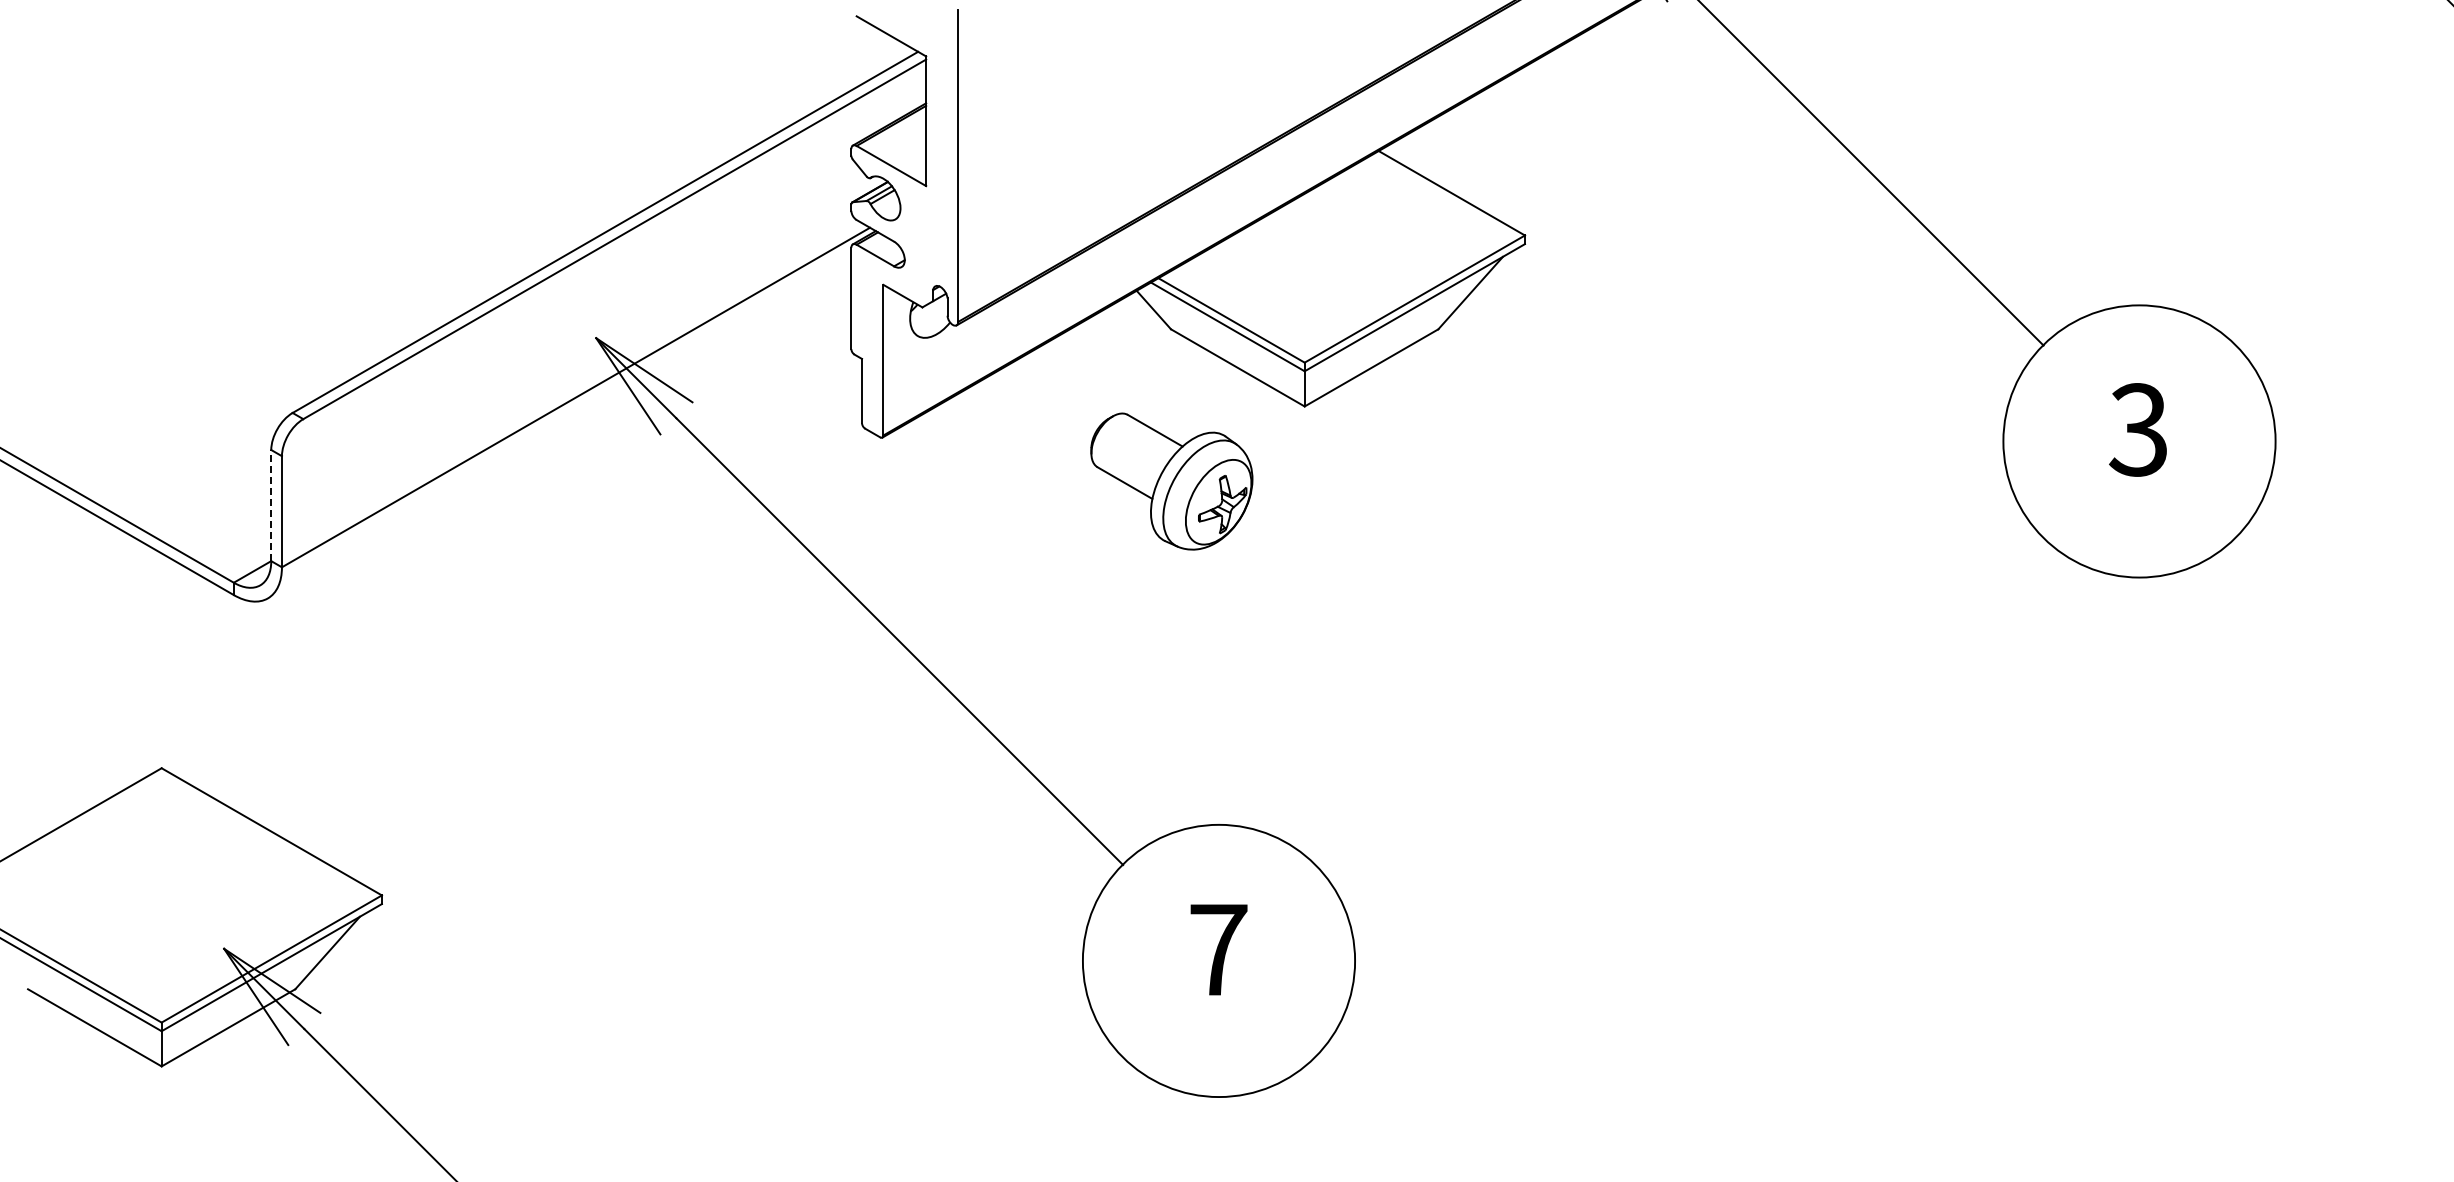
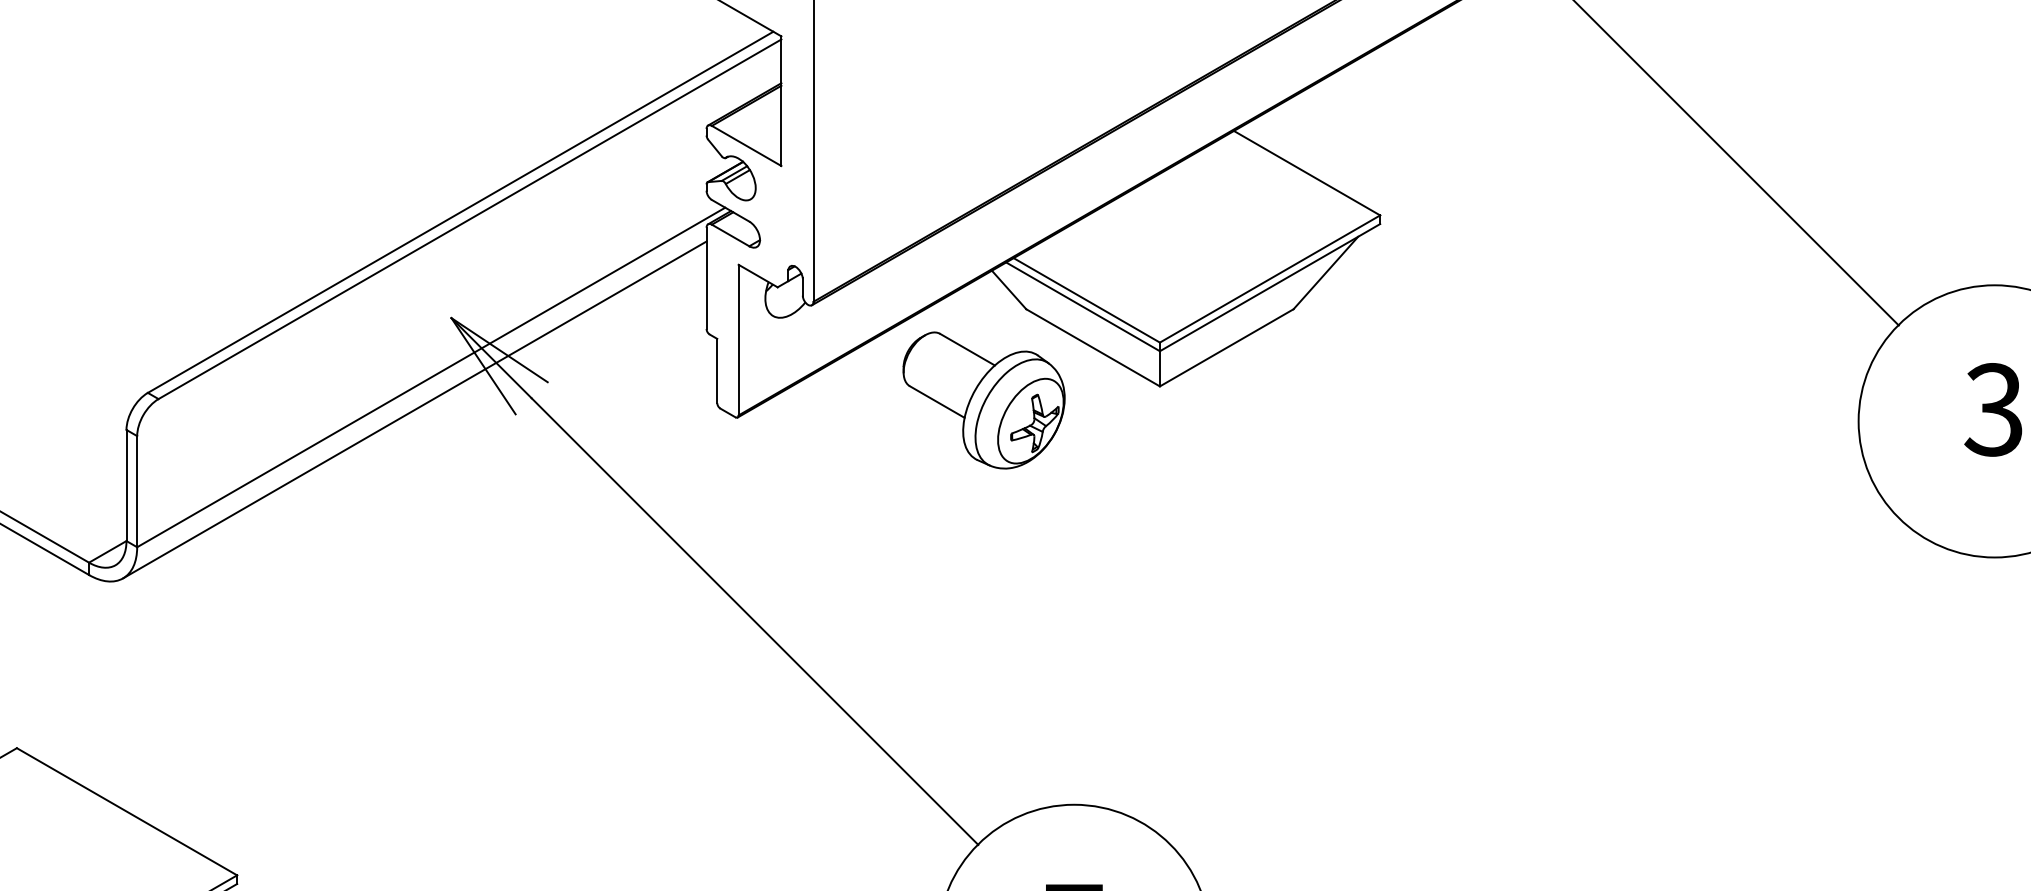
line: (559, 429) -> (414, 409), added
part: (1171, 481) -> (983, 400), moved
line: (271, 505) -> (126, 485), dashed -> solid

